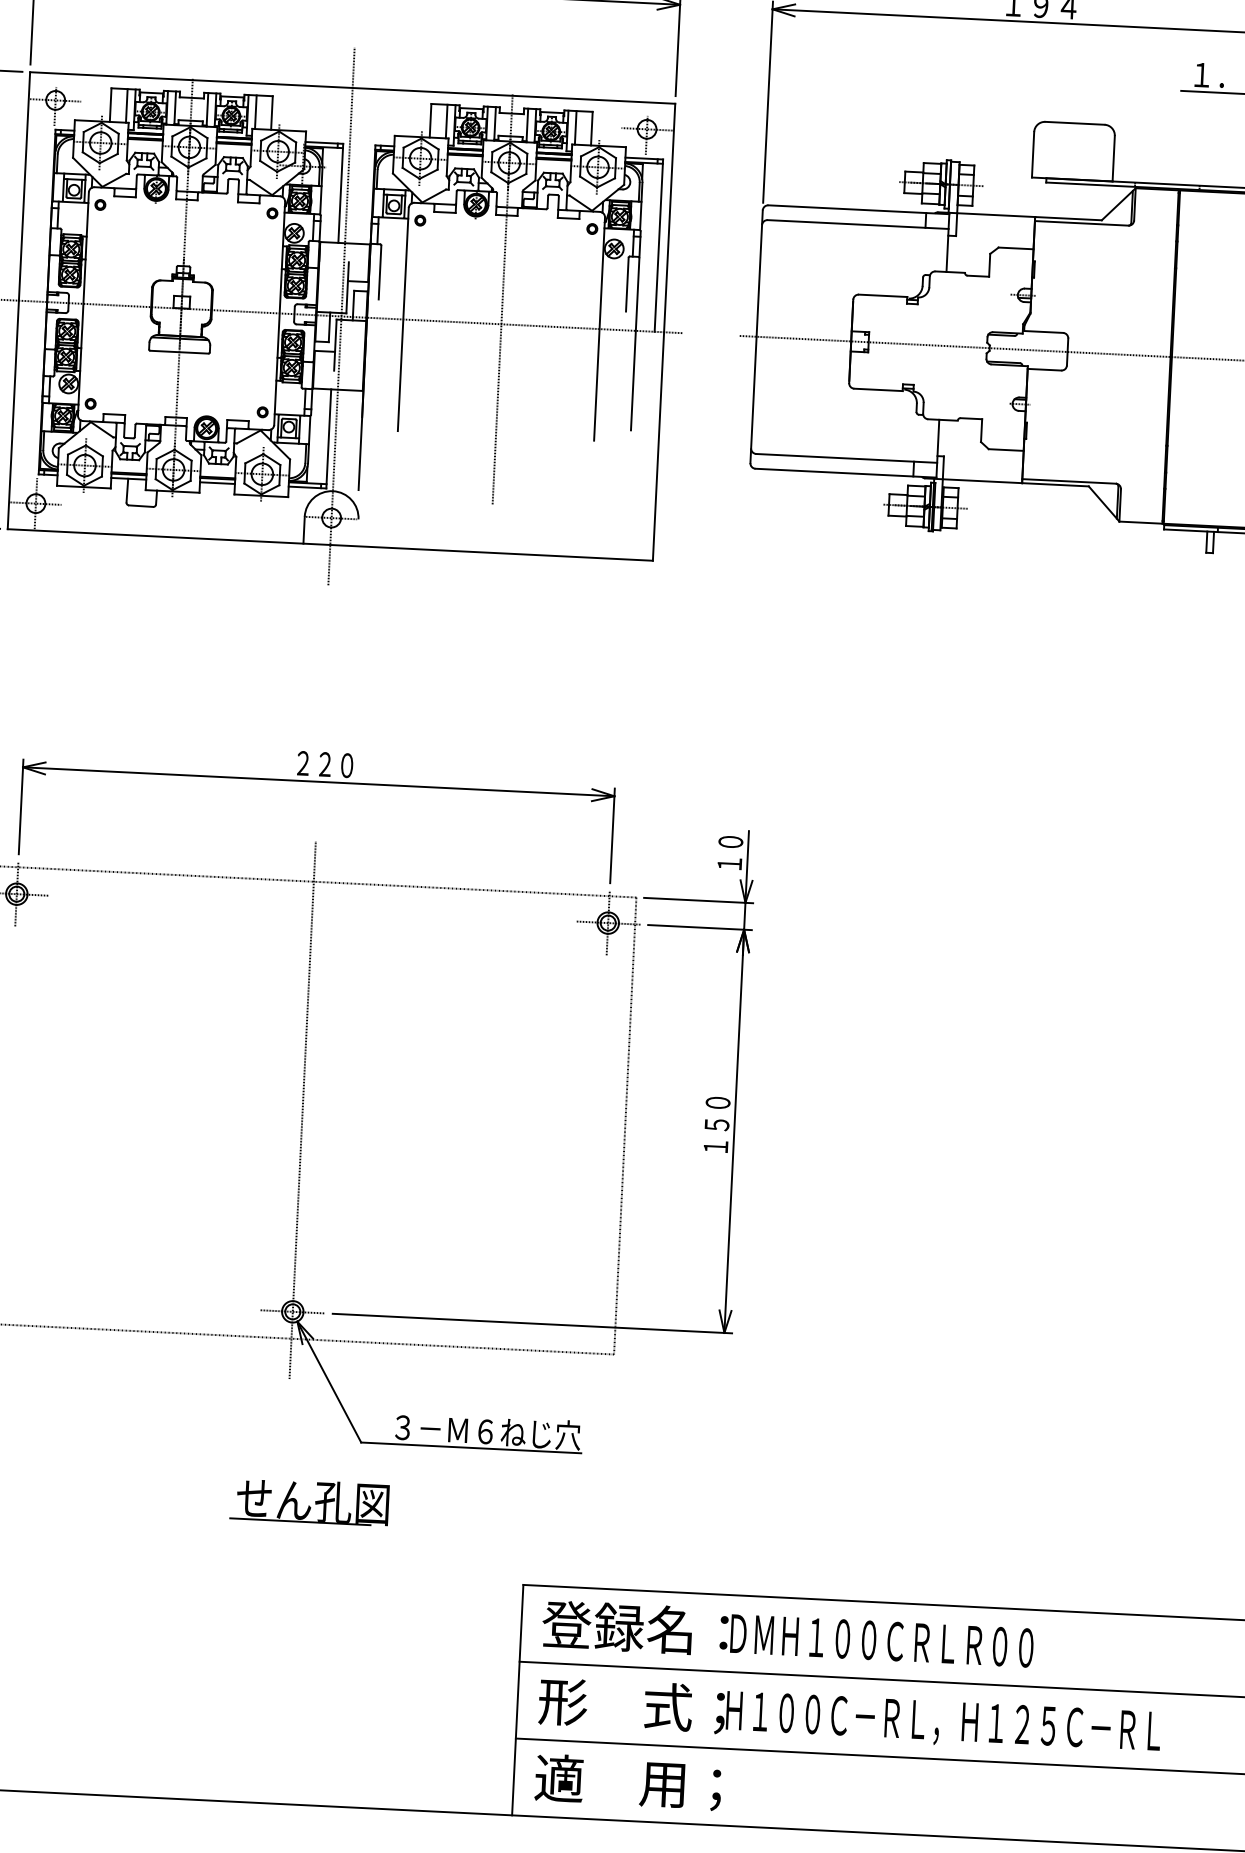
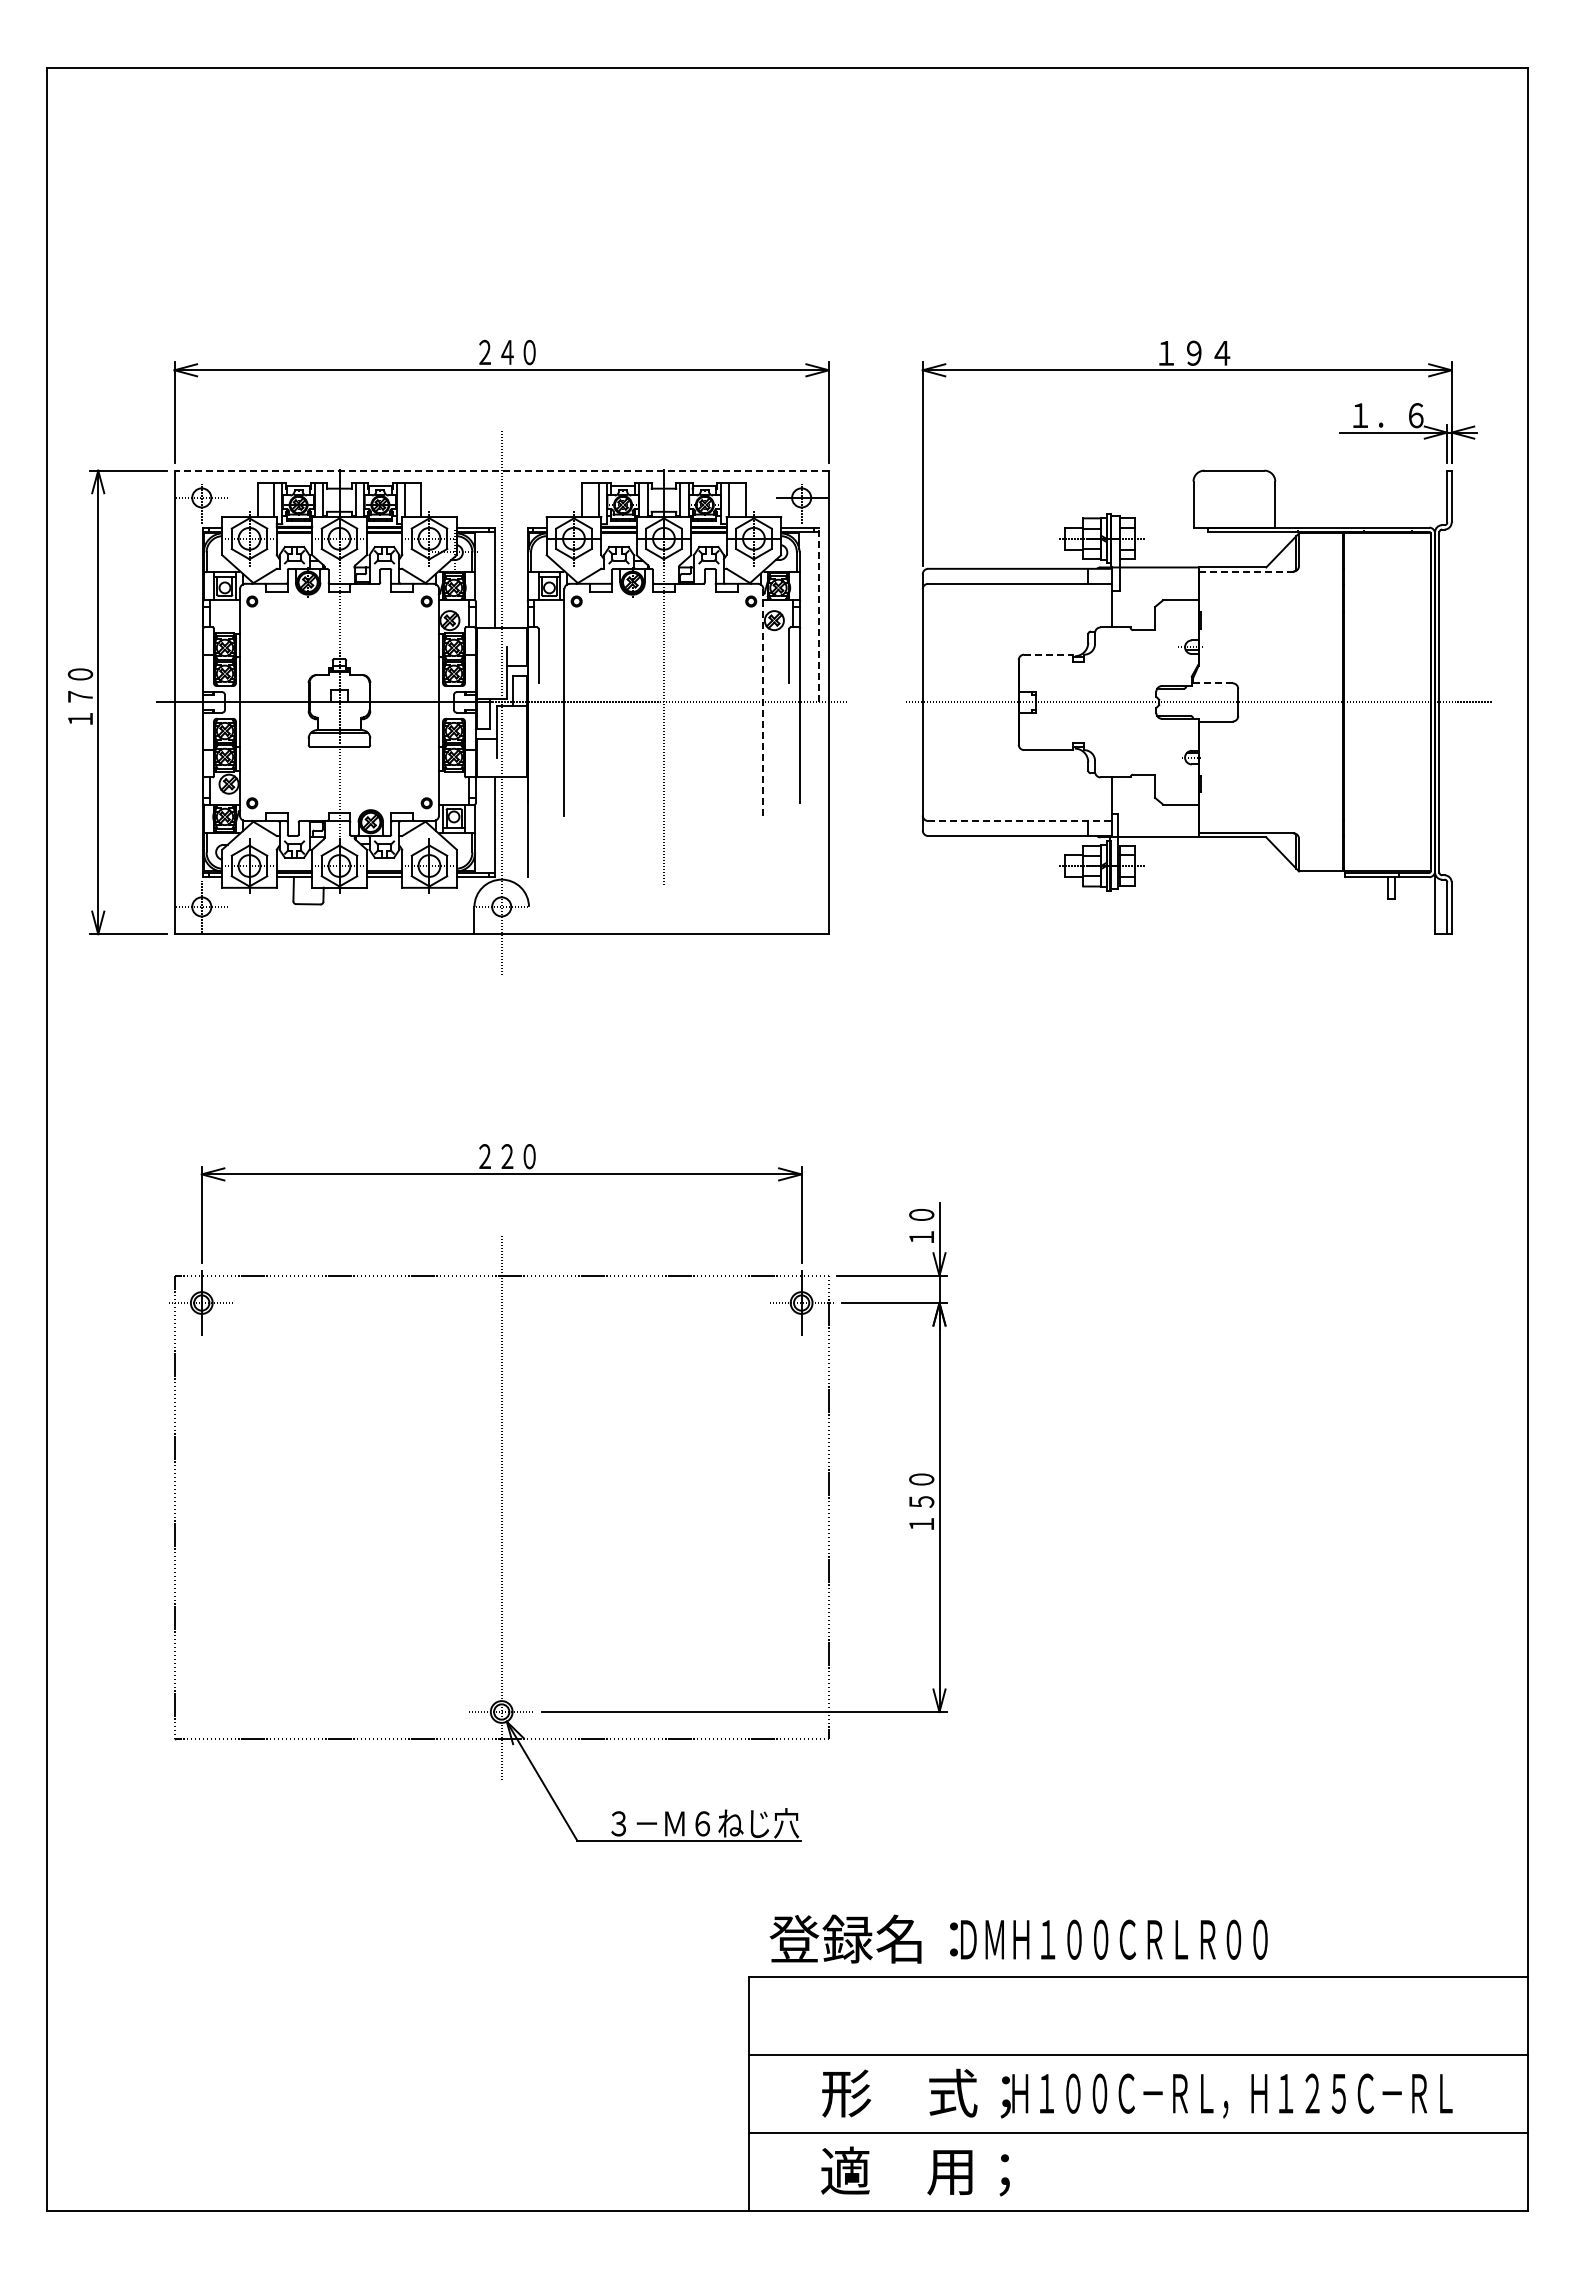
line: (352, 87) -> (501, 470), solid -> dashed
line: (1081, 223) -> (1245, 571), solid -> dashed
line: (659, 245) -> (819, 614), solid -> dashed
line: (882, 295) -> (1048, 654), solid -> dashed
line: (599, 328) -> (763, 701), solid -> dashed
line: (1043, 332) -> (1212, 683), solid -> dashed
line: (846, 458) -> (1019, 821), solid -> dashed
part: (310, 1500) -> (528, 1902), removed
text: (787, 1635) -> (1018, 1938), moved
text: (849, 1716) -> (1137, 2093), moved
text: (628, 1782) -> (915, 2171), moved

